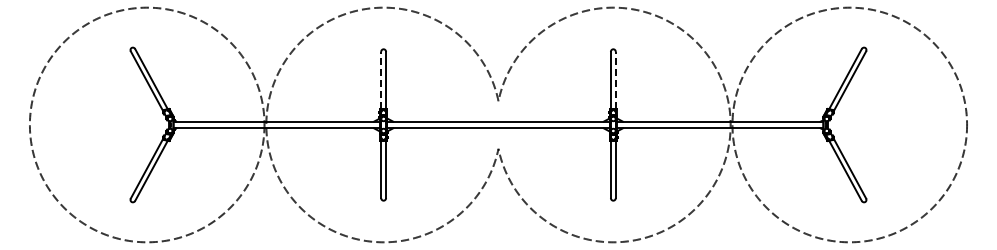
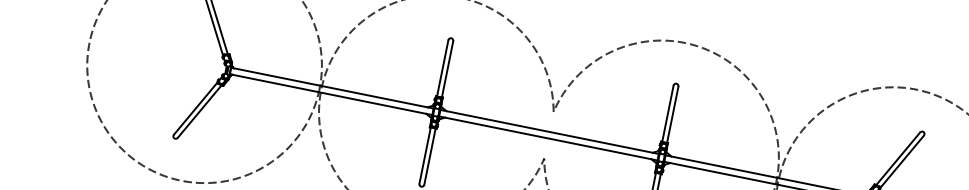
line: (381, 80) -> (443, 68), dashed -> solid
line: (615, 80) -> (672, 114), dashed -> solid

